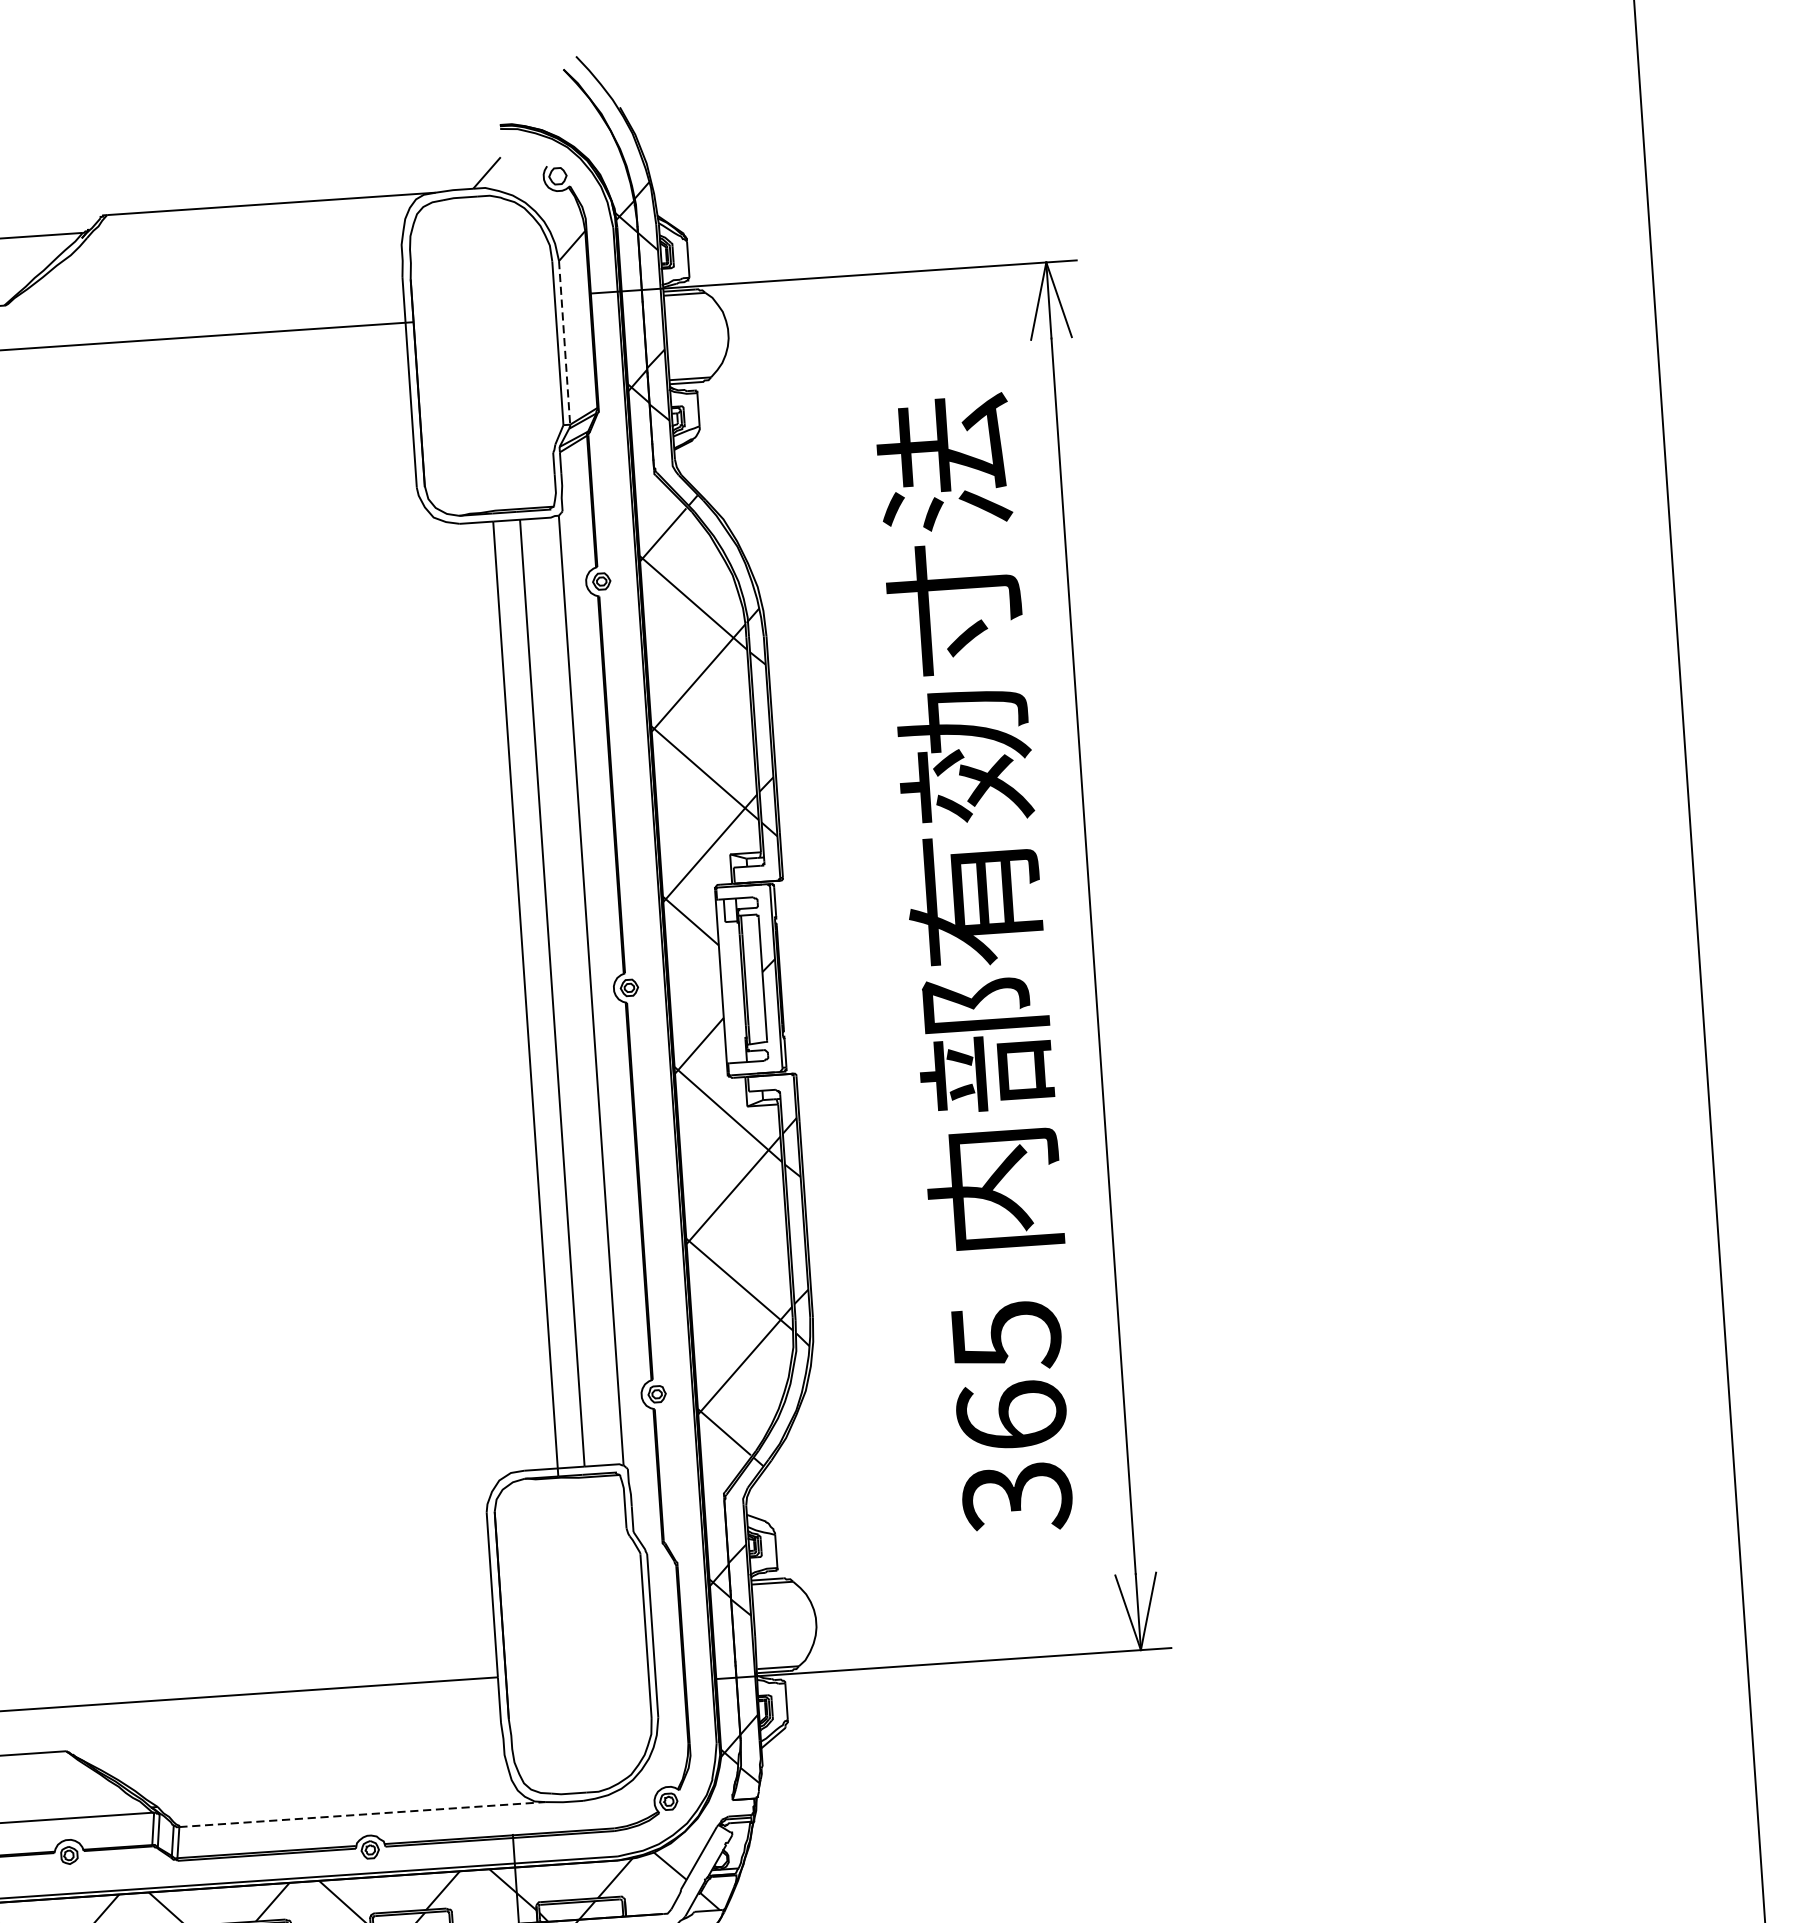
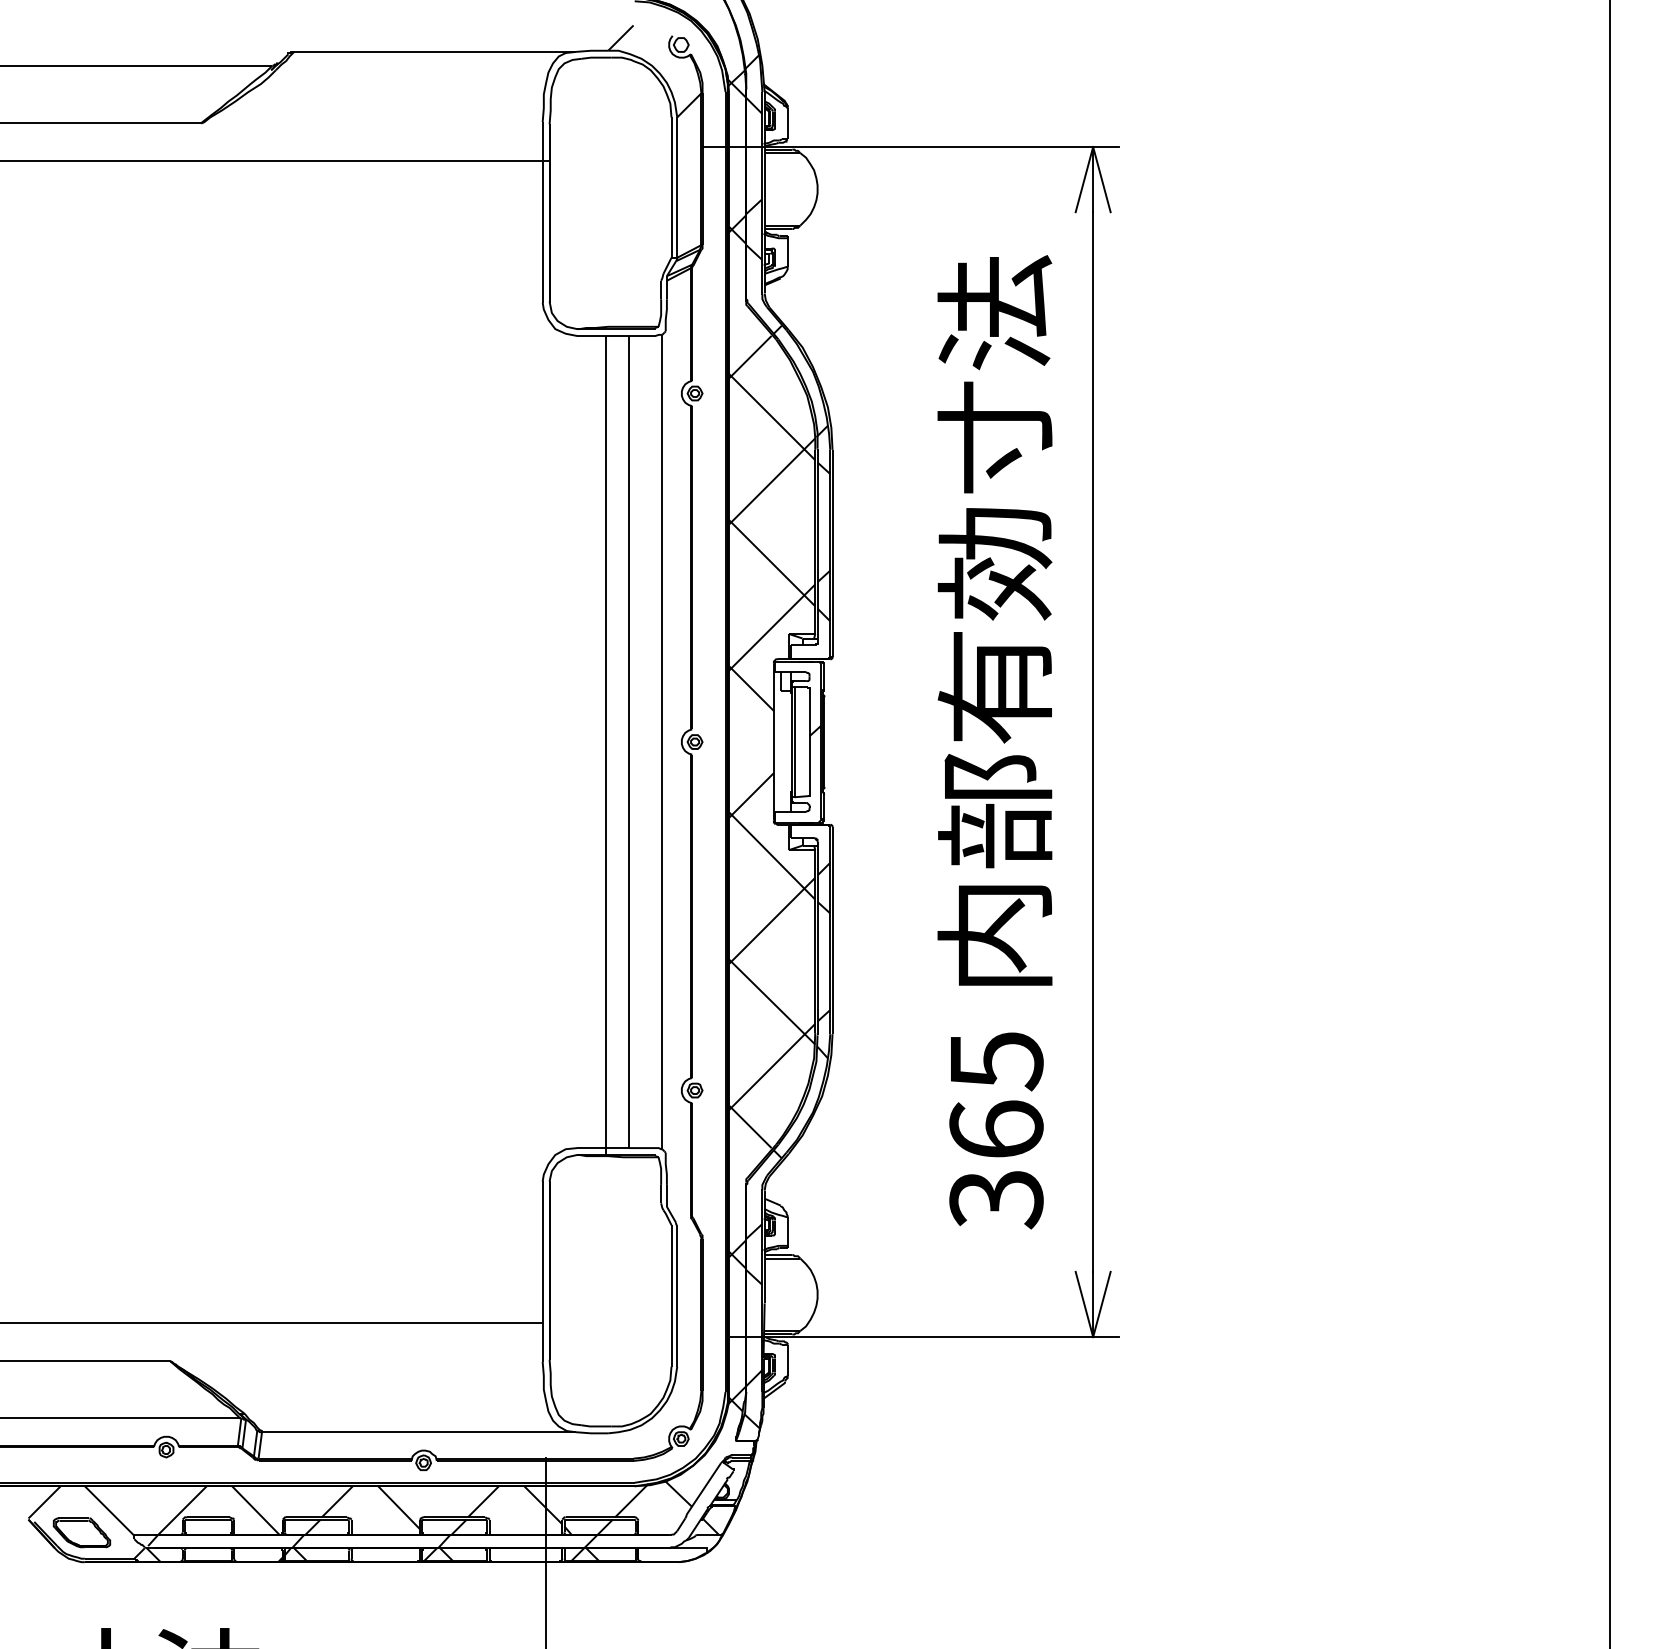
line: (564, 343) -> (677, 188), dashed -> solid
line: (363, 1814) -> (419, 1432), dashed -> solid

